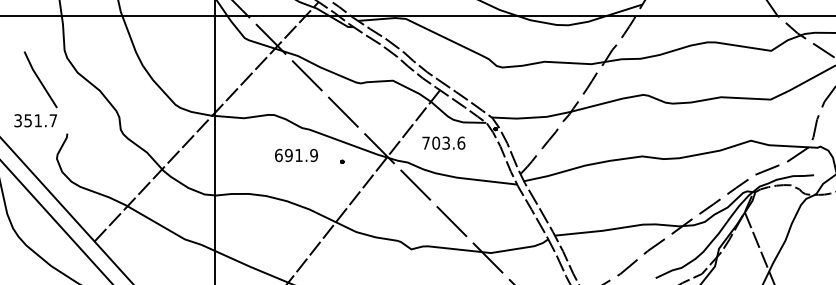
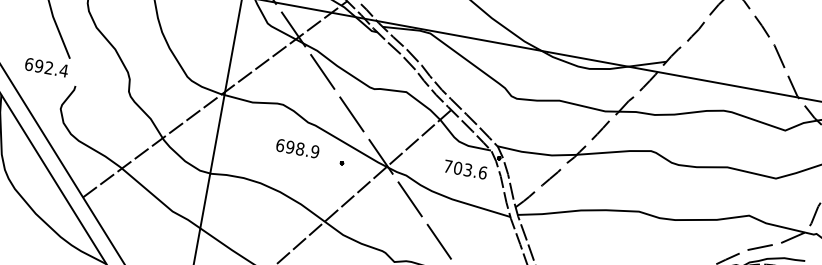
text: (35, 120) -> (46, 67), 351.7 -> 692.4
text: (443, 142) -> (465, 168), moved
text: (298, 155) -> (299, 149), 691.9 -> 698.9

